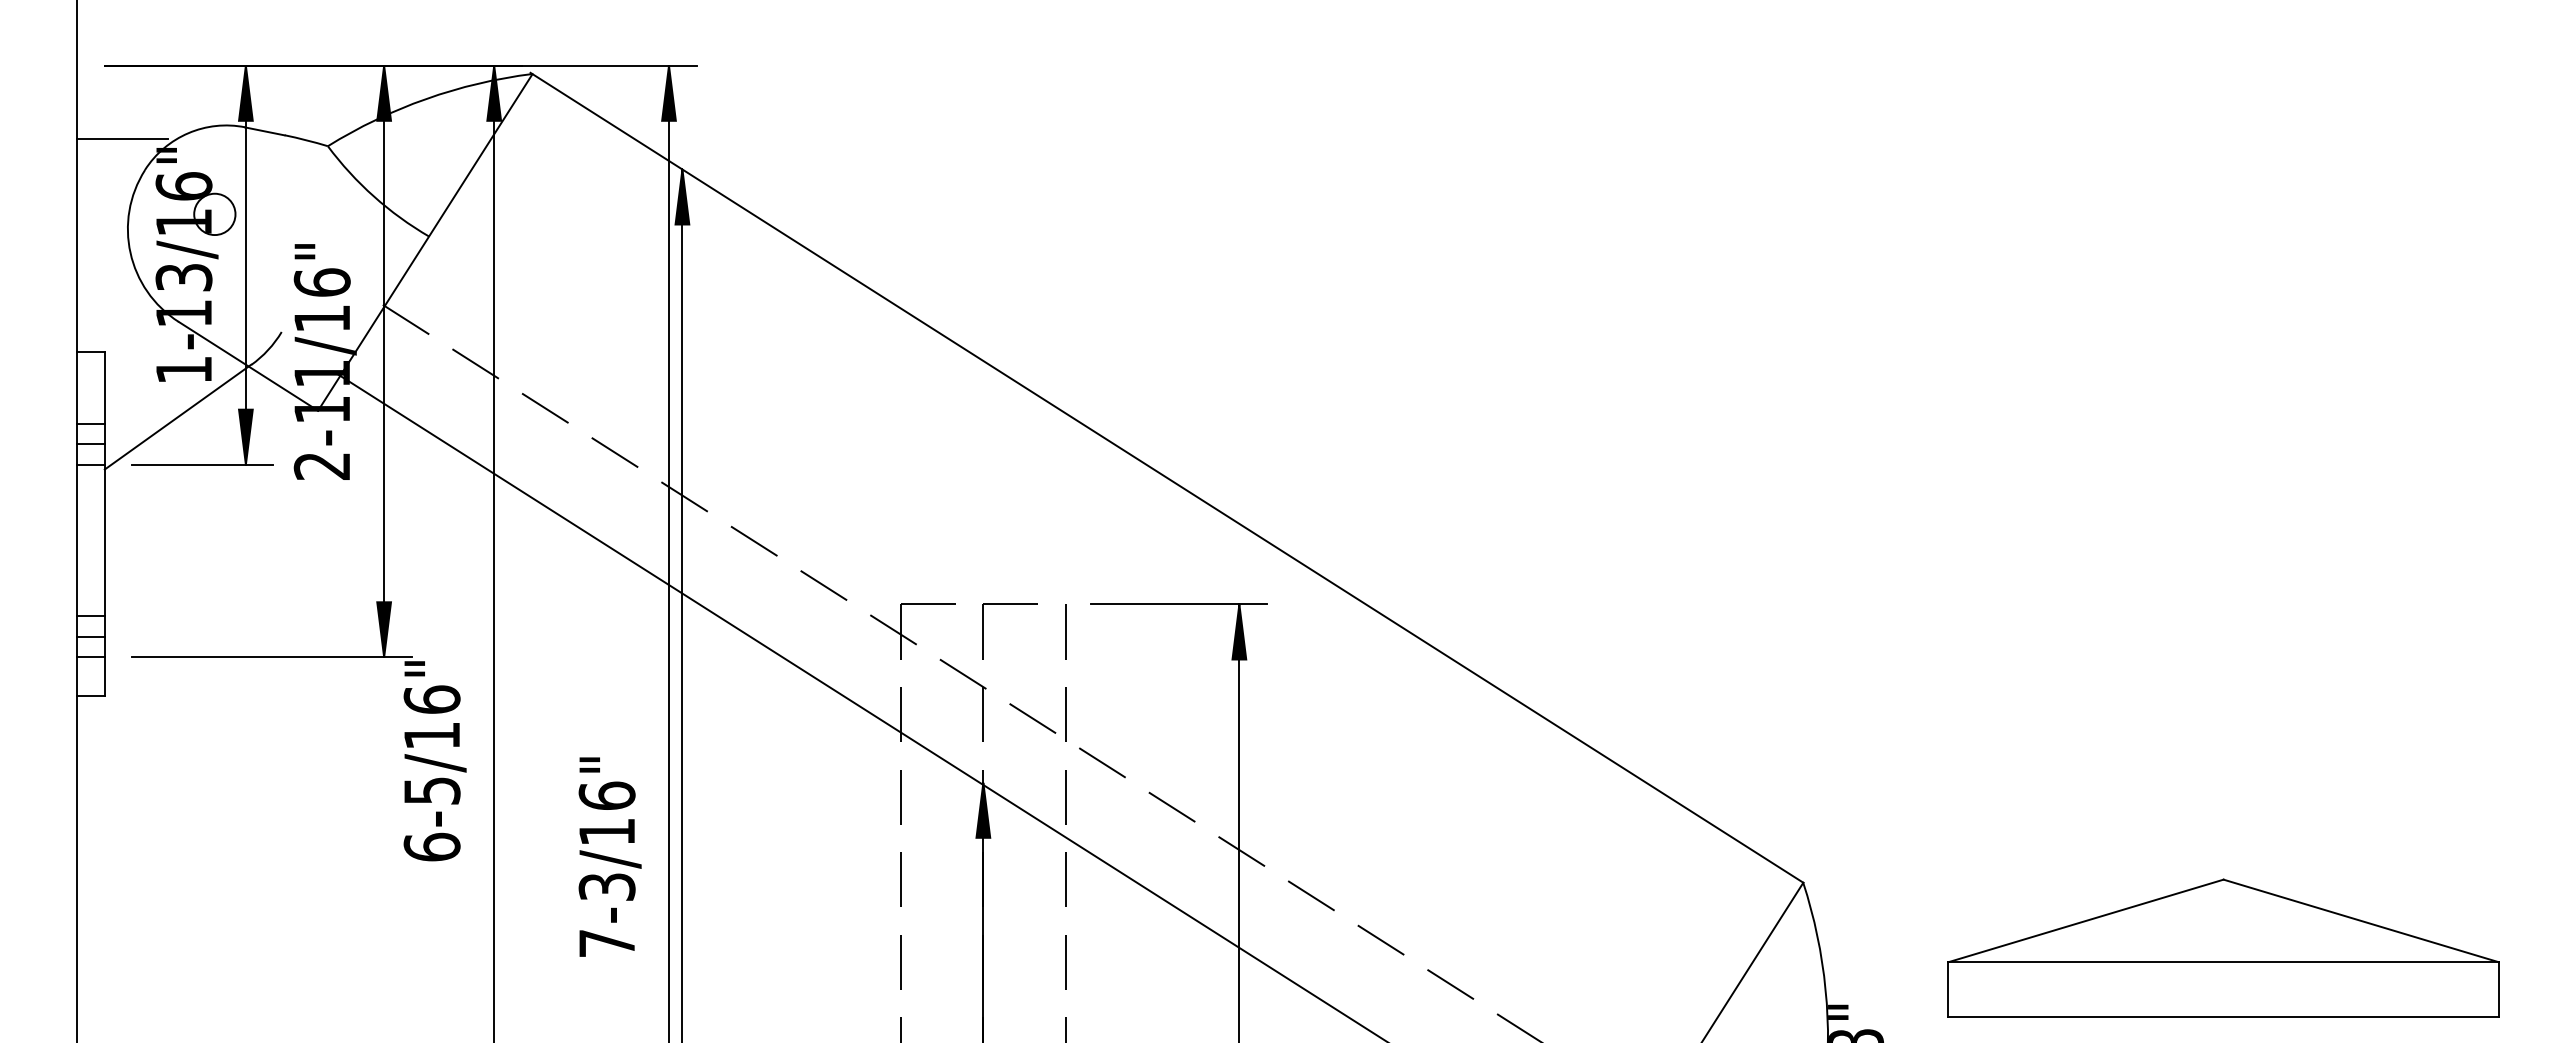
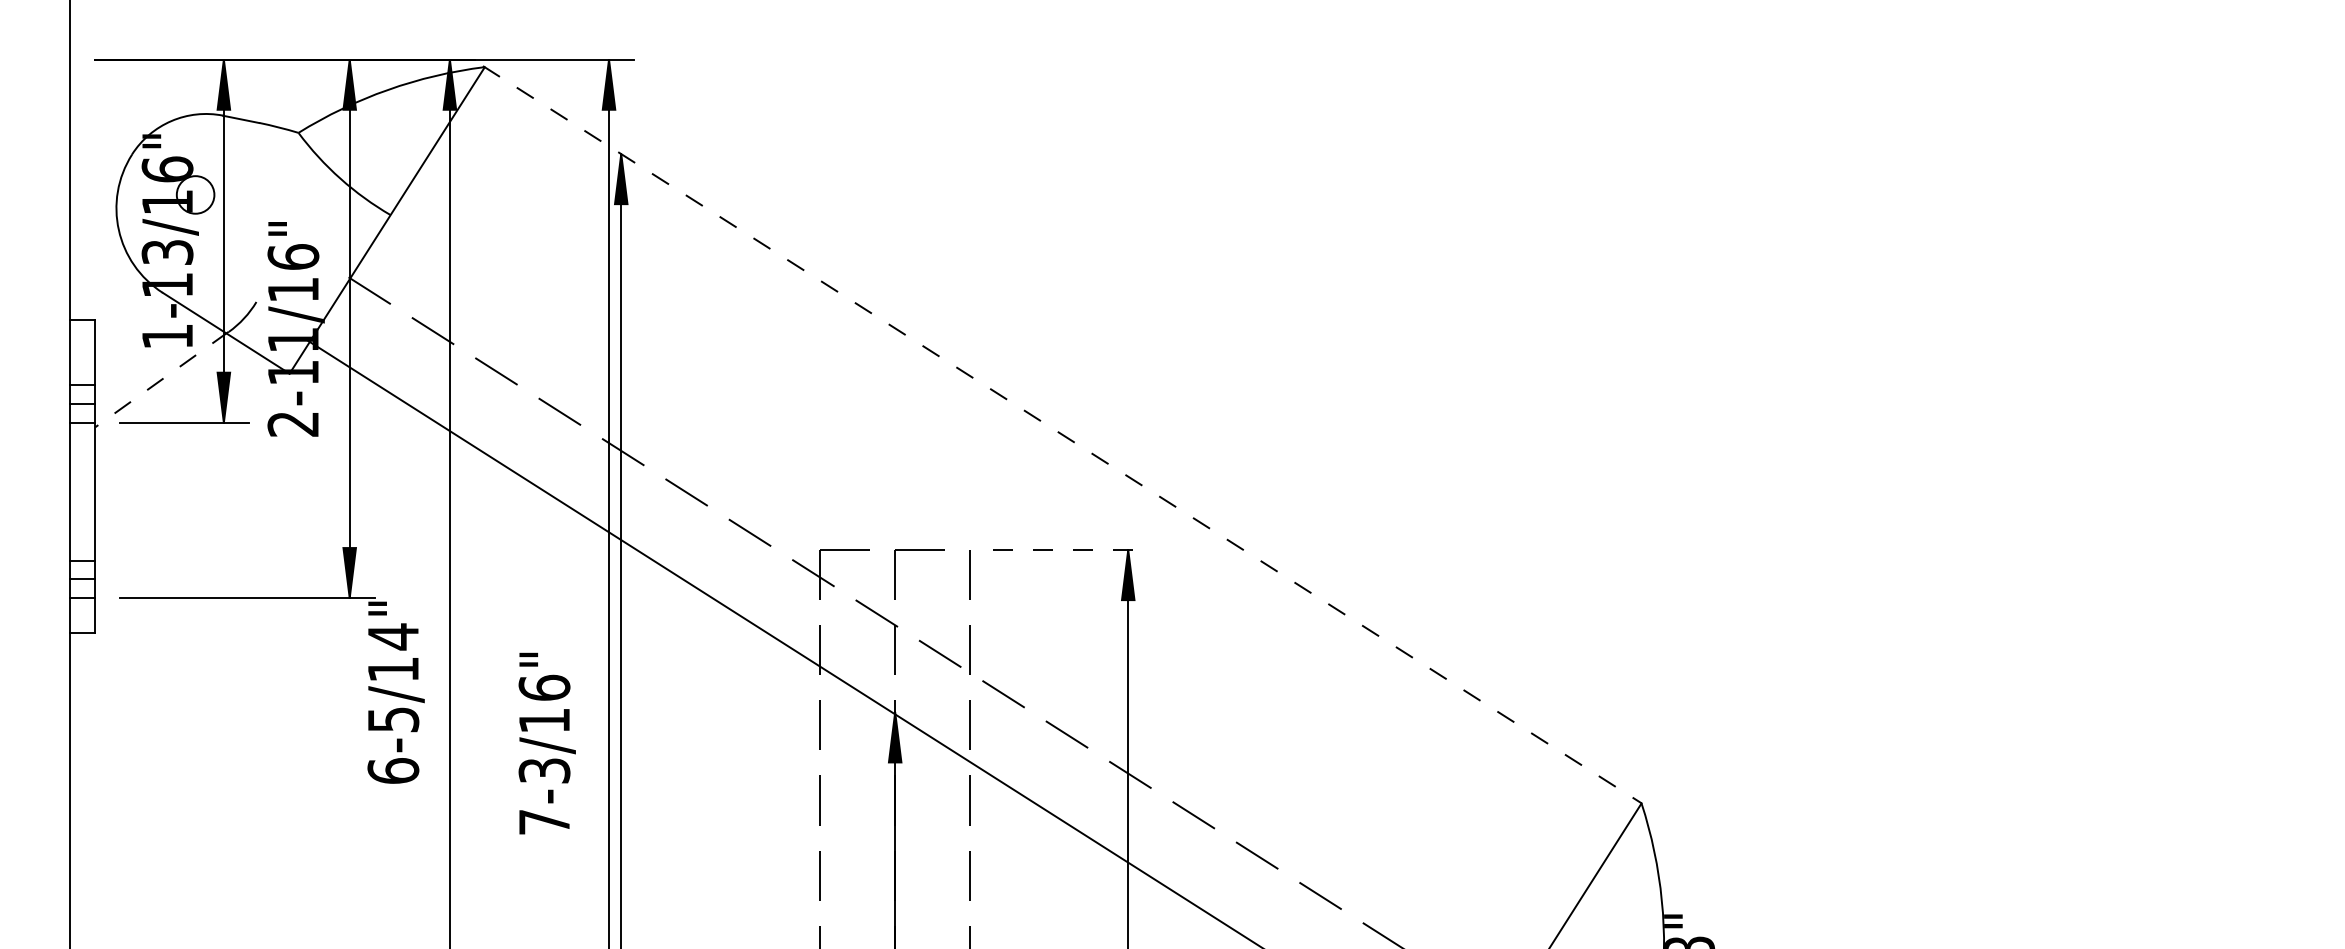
line: (122, 139) -> (111, 126), removed
line: (177, 417) -> (161, 379), solid -> dashed
line: (1167, 478) -> (1062, 435), solid -> dashed
line: (1178, 604) -> (1072, 550), solid -> dashed
text: (431, 699) -> (392, 636), 6-5/16" -> 6-5/14"
text: (609, 856) -> (546, 743), moved
part: (2223, 947) -> (2024, 862), removed

